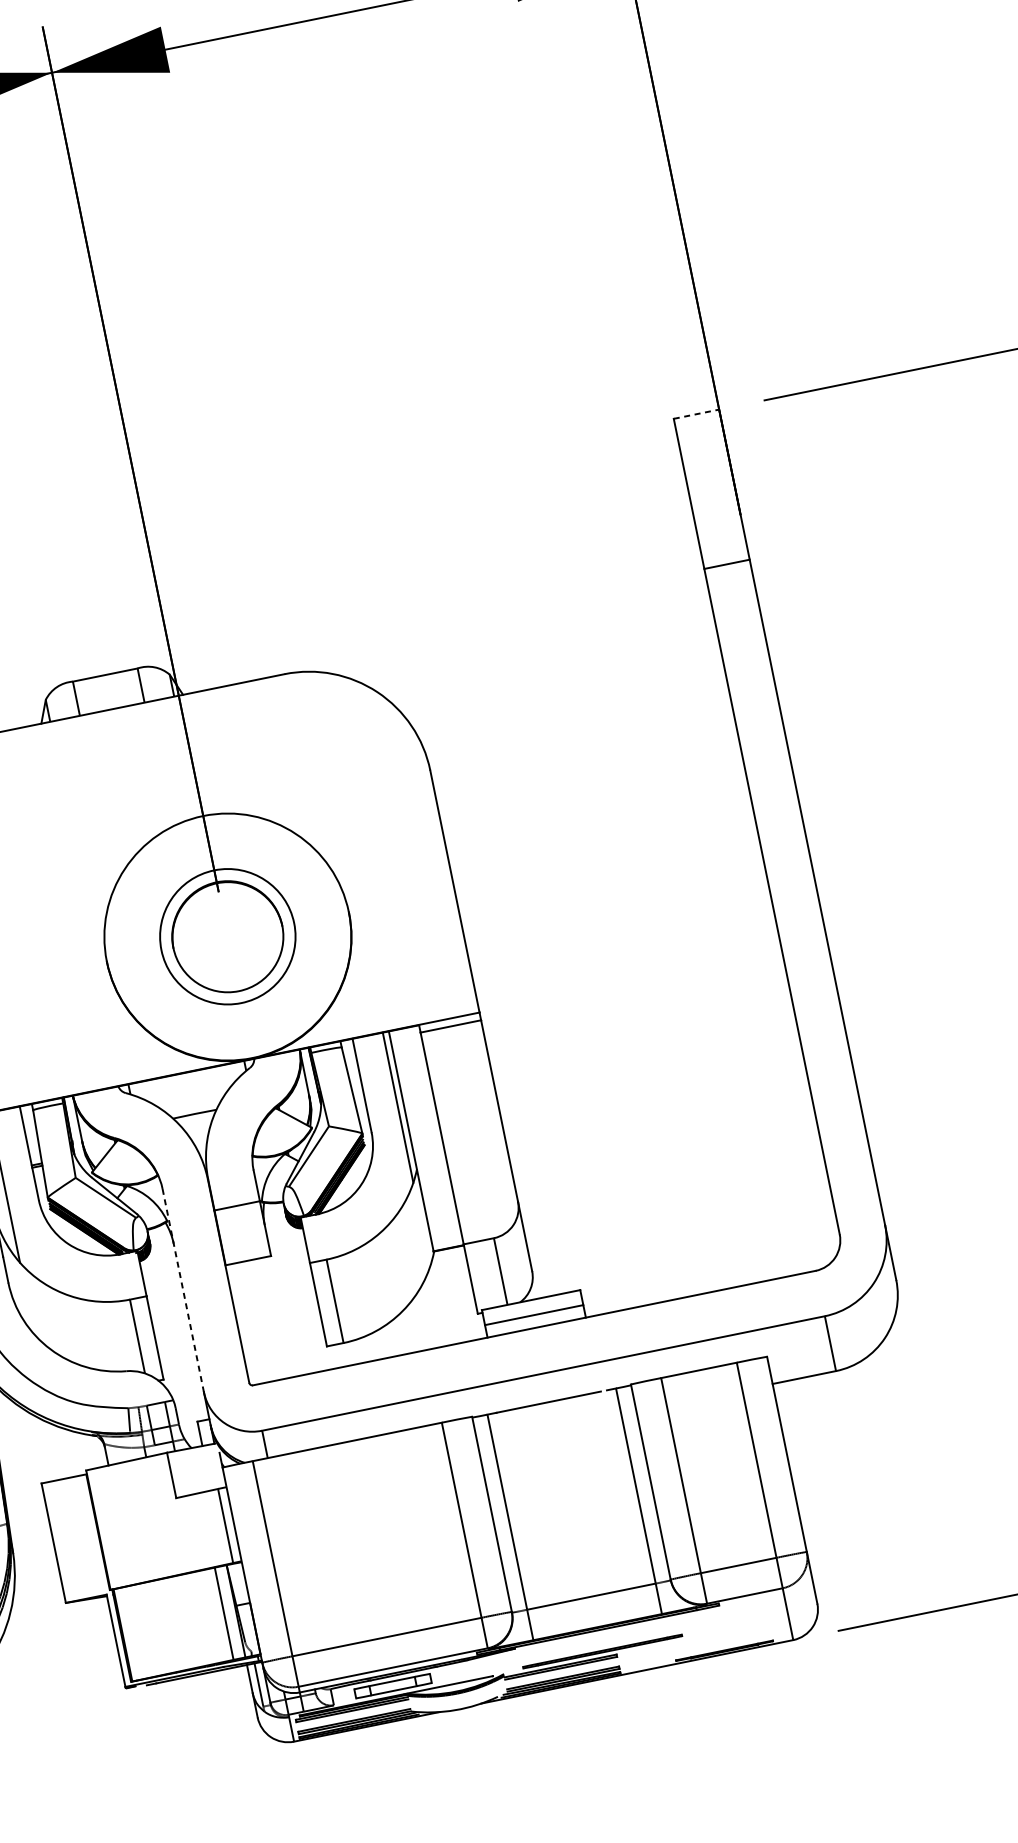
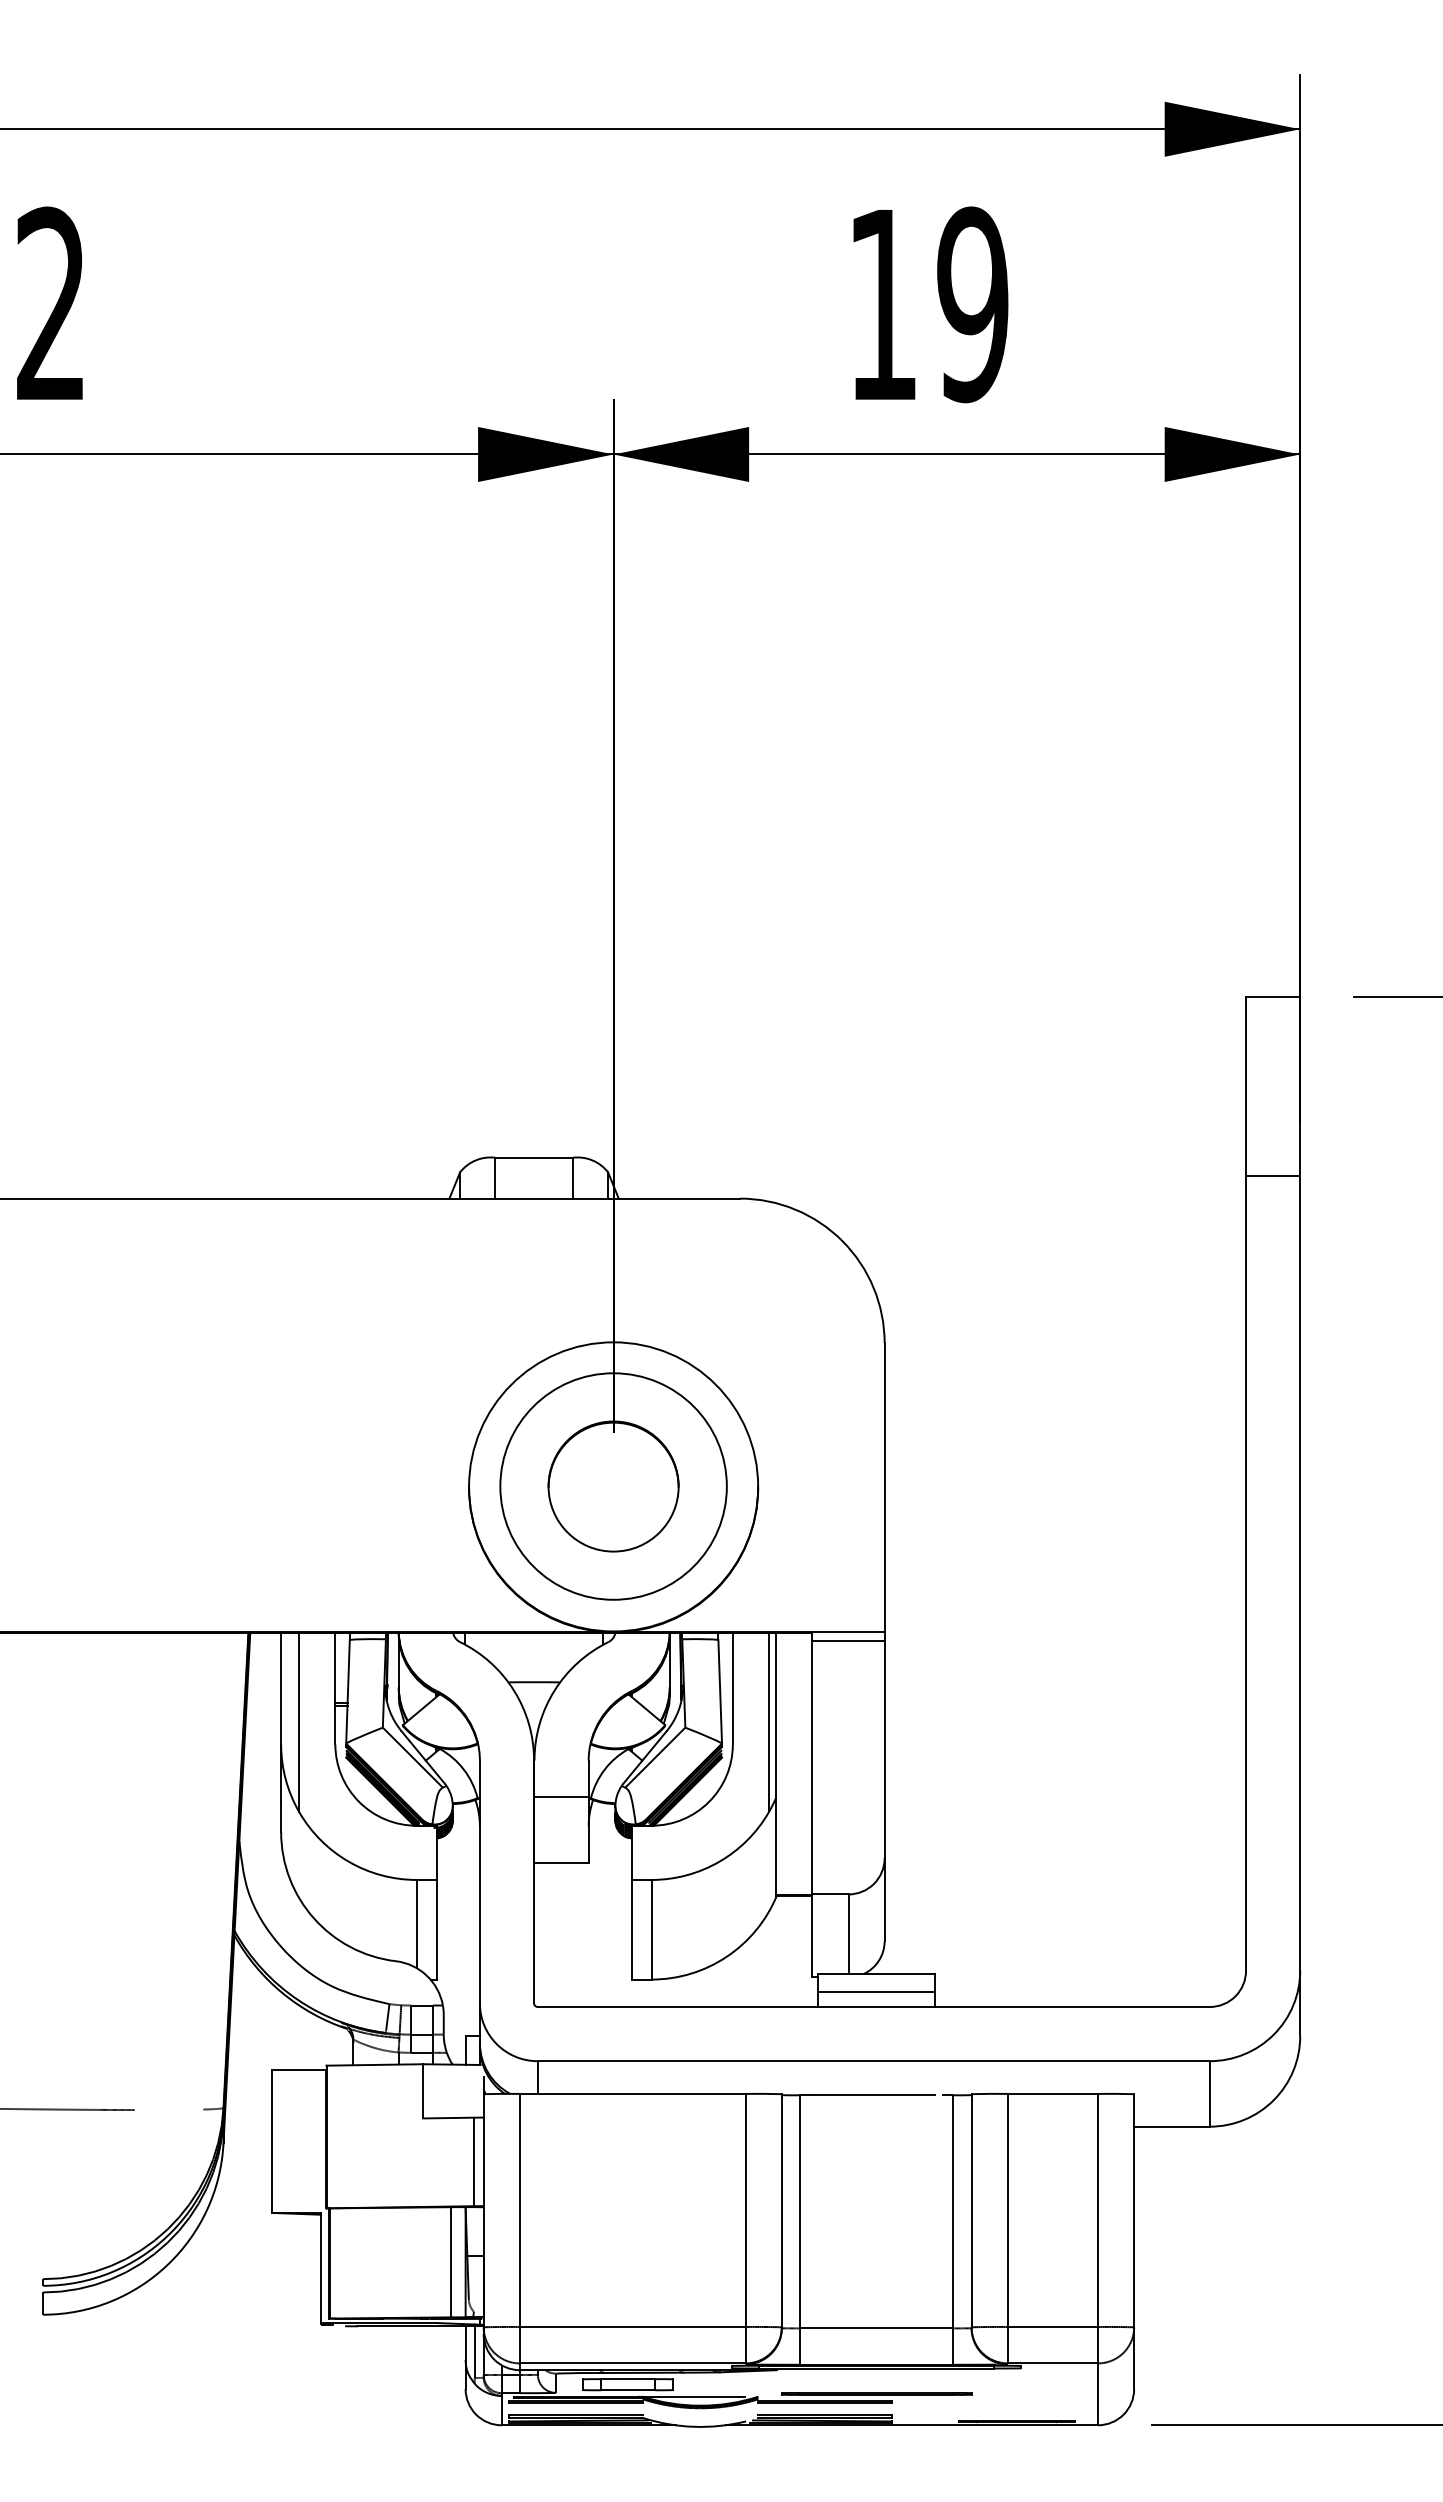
line: (696, 414) -> (1273, 996), dashed -> solid
circle: (227, 936) -> (613, 1486), size x1.43
line: (183, 1291) -> (479, 1882), dashed -> solid

